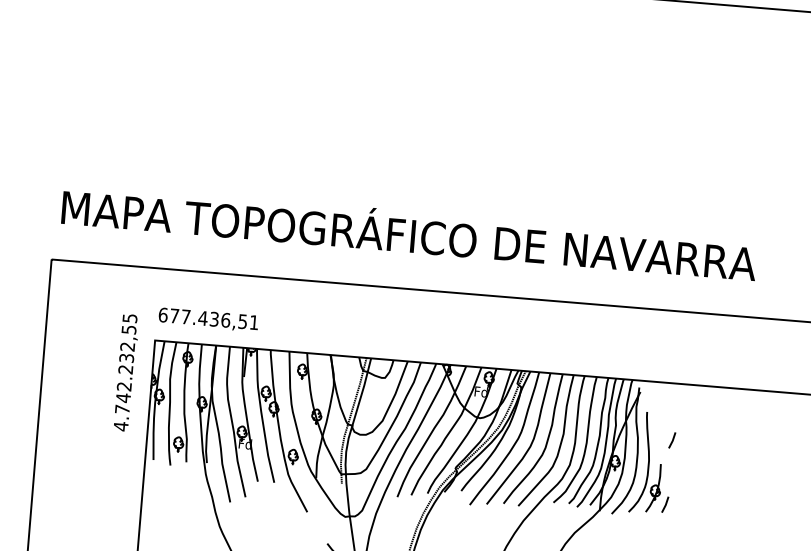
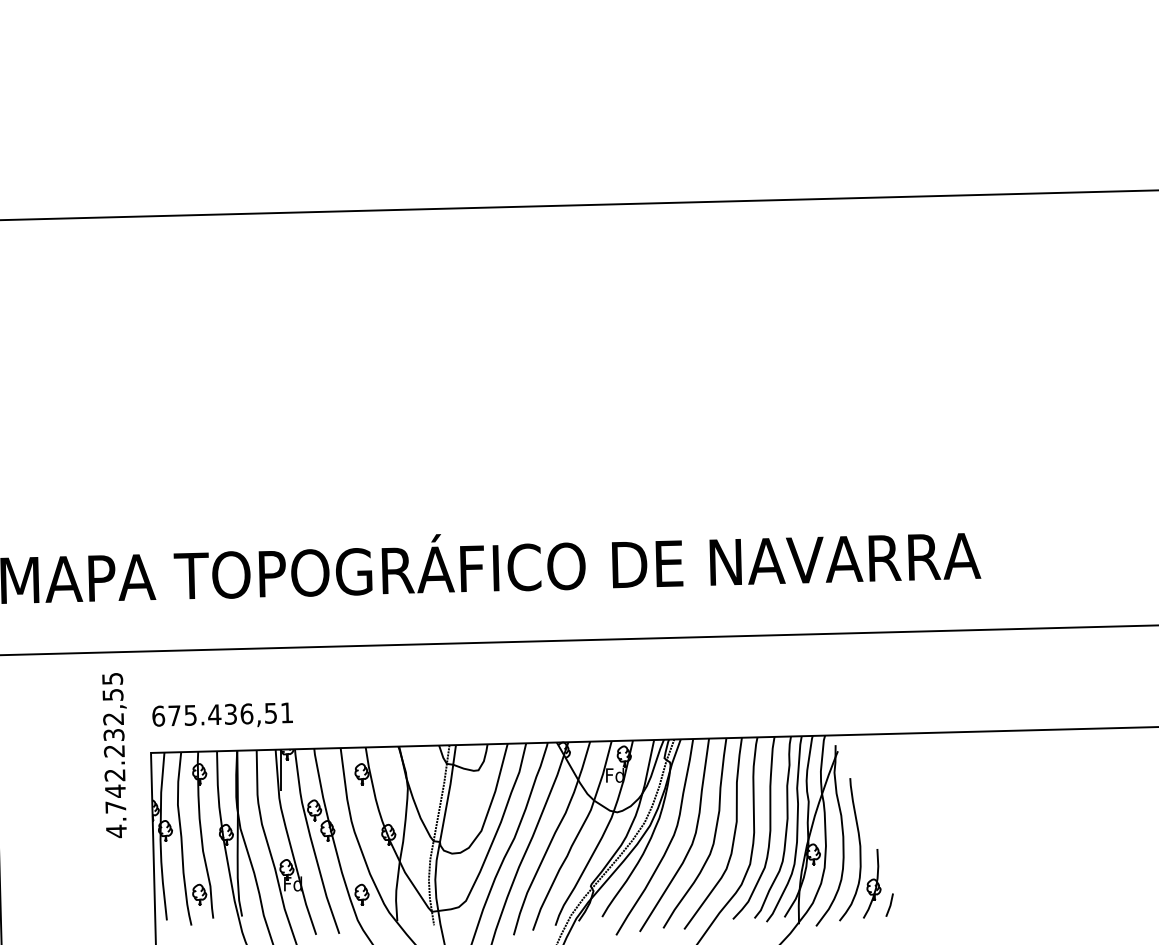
text: (185, 317) -> (190, 715), 677.436,51 -> 675.436,51
text: (125, 372) -> (114, 755), moved
line: (672, 439) -> (889, 813), removed

